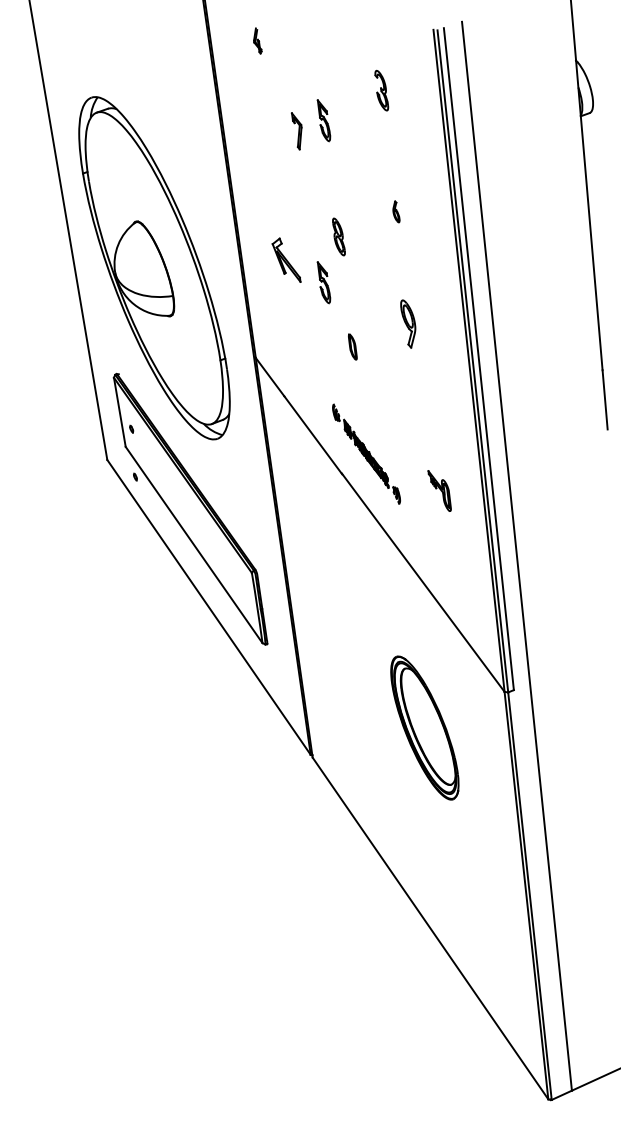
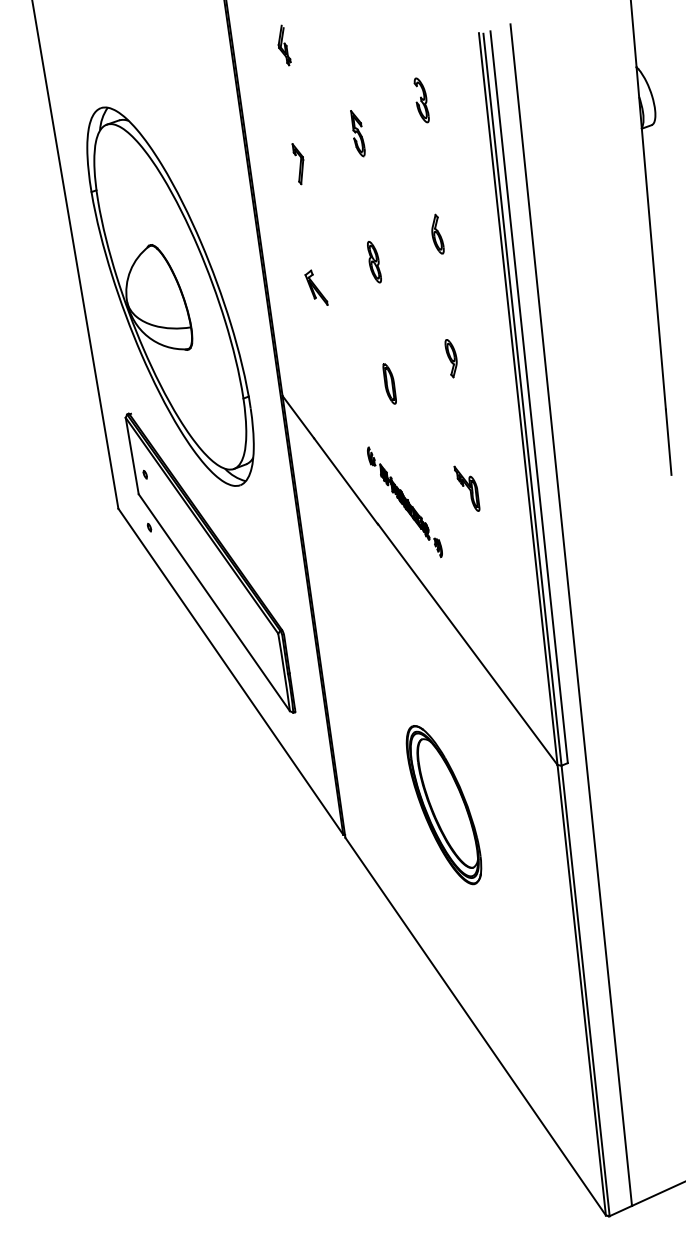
part: (257, 40) -> (284, 44), size x1.43
part: (296, 131) -> (297, 164), moved
part: (396, 211) -> (438, 233), size x1.67
part: (286, 259) -> (316, 287), size x0.71
part: (323, 282) -> (357, 312), removed
part: (408, 324) -> (451, 358), size x0.71
part: (352, 346) -> (389, 383), size x1.43
part: (439, 490) -> (466, 488), moved
part: (424, 727) -> (443, 804), moved

